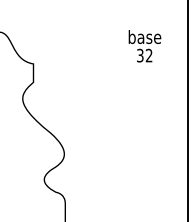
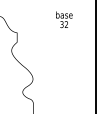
text: (145, 45) -> (64, 19), moved

